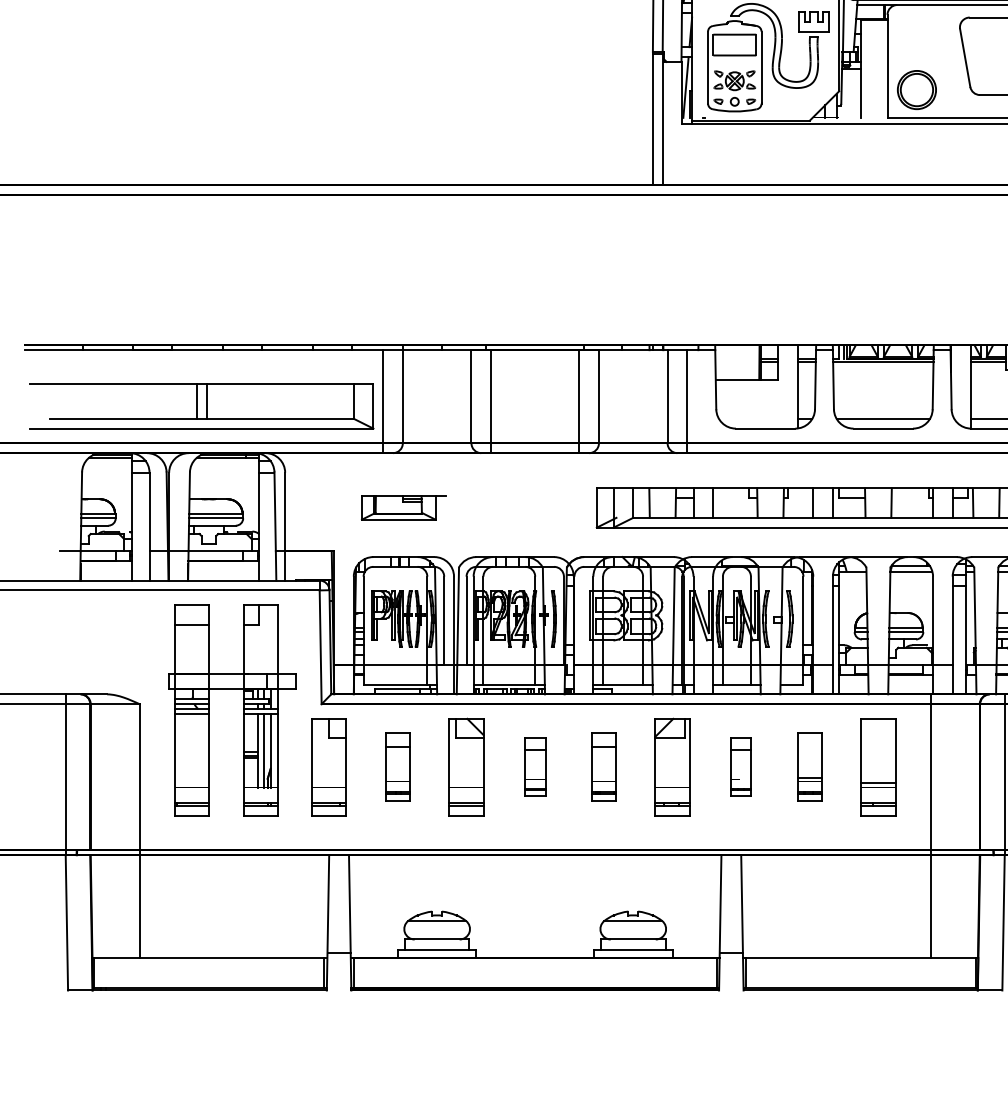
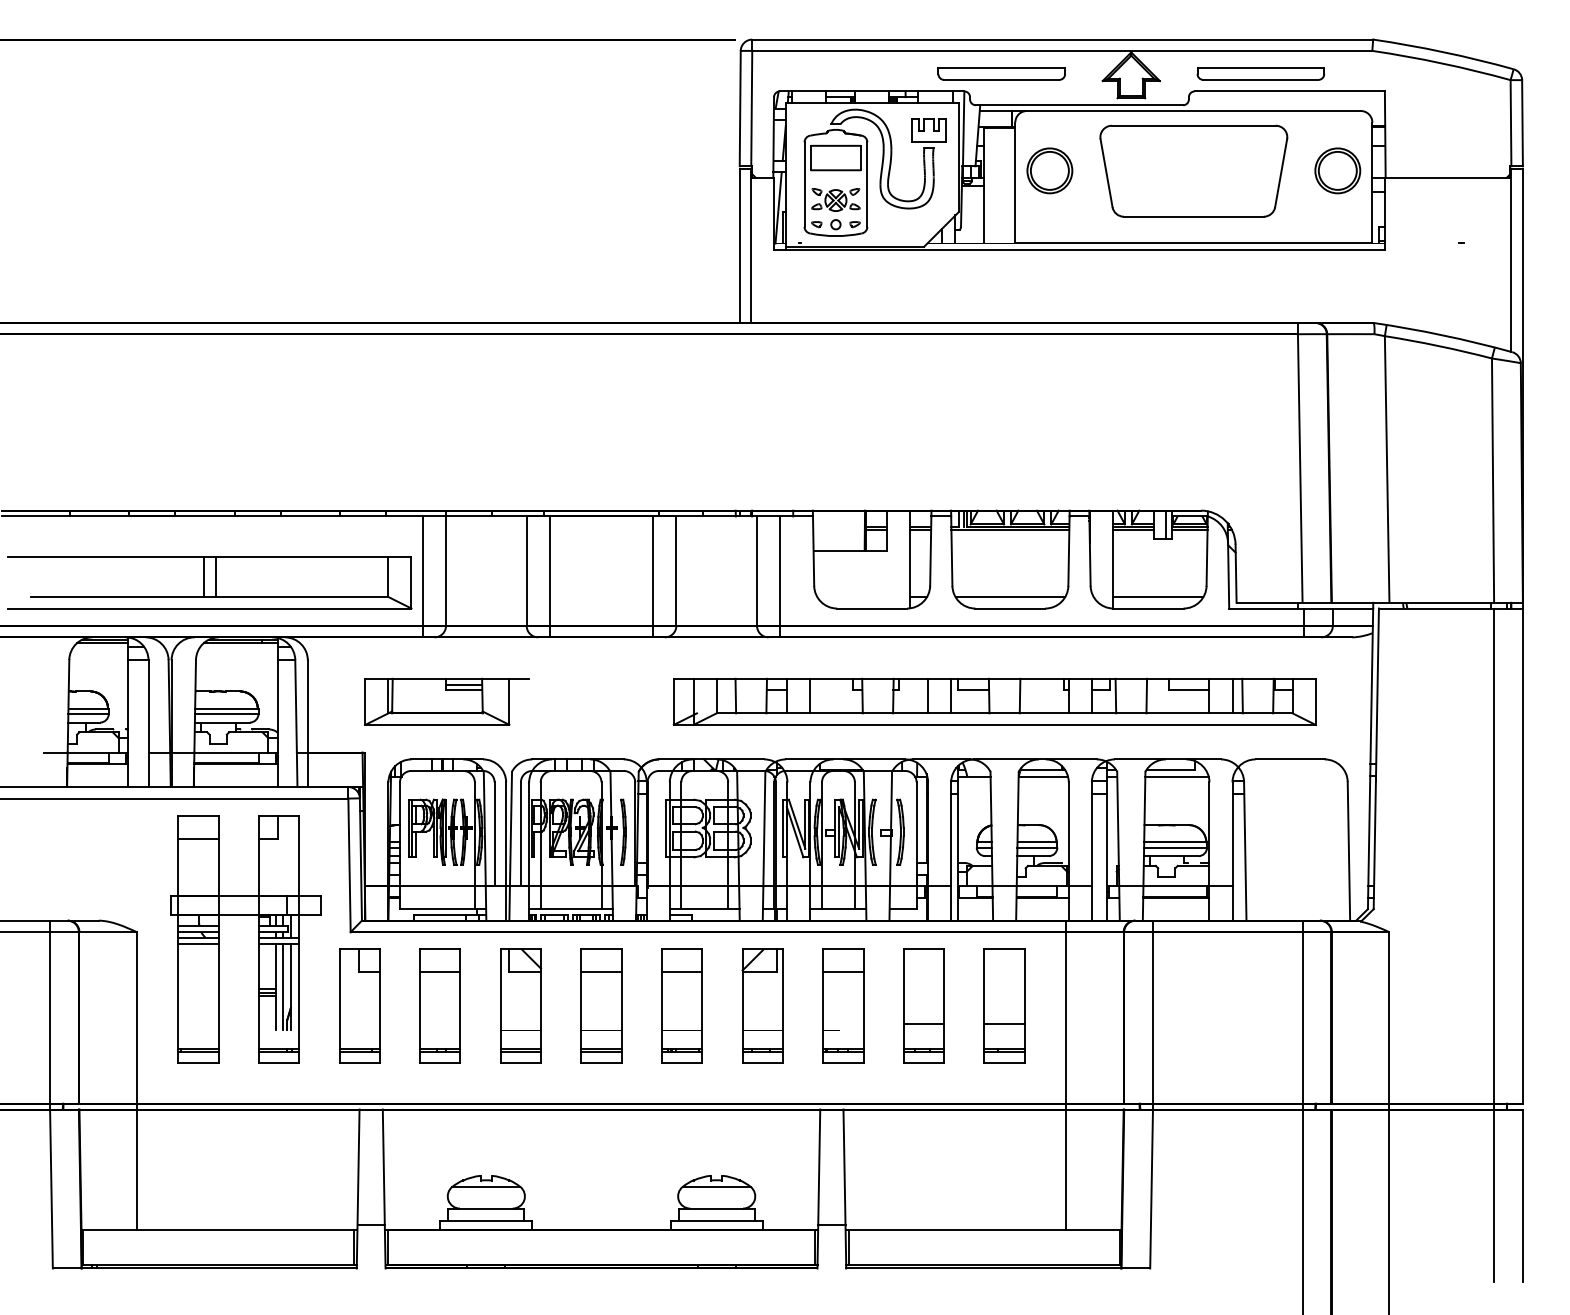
part: (916, 89) -> (1049, 170), moved
part: (403, 507) -> (446, 701), size x1.67
part: (397, 766) -> (439, 1005), size x1.43
part: (535, 766) -> (601, 1005), size x1.67
part: (603, 766) -> (681, 1005), size x1.43
part: (741, 766) -> (843, 1005), size x1.67
part: (809, 766) -> (923, 1005), size x1.43

